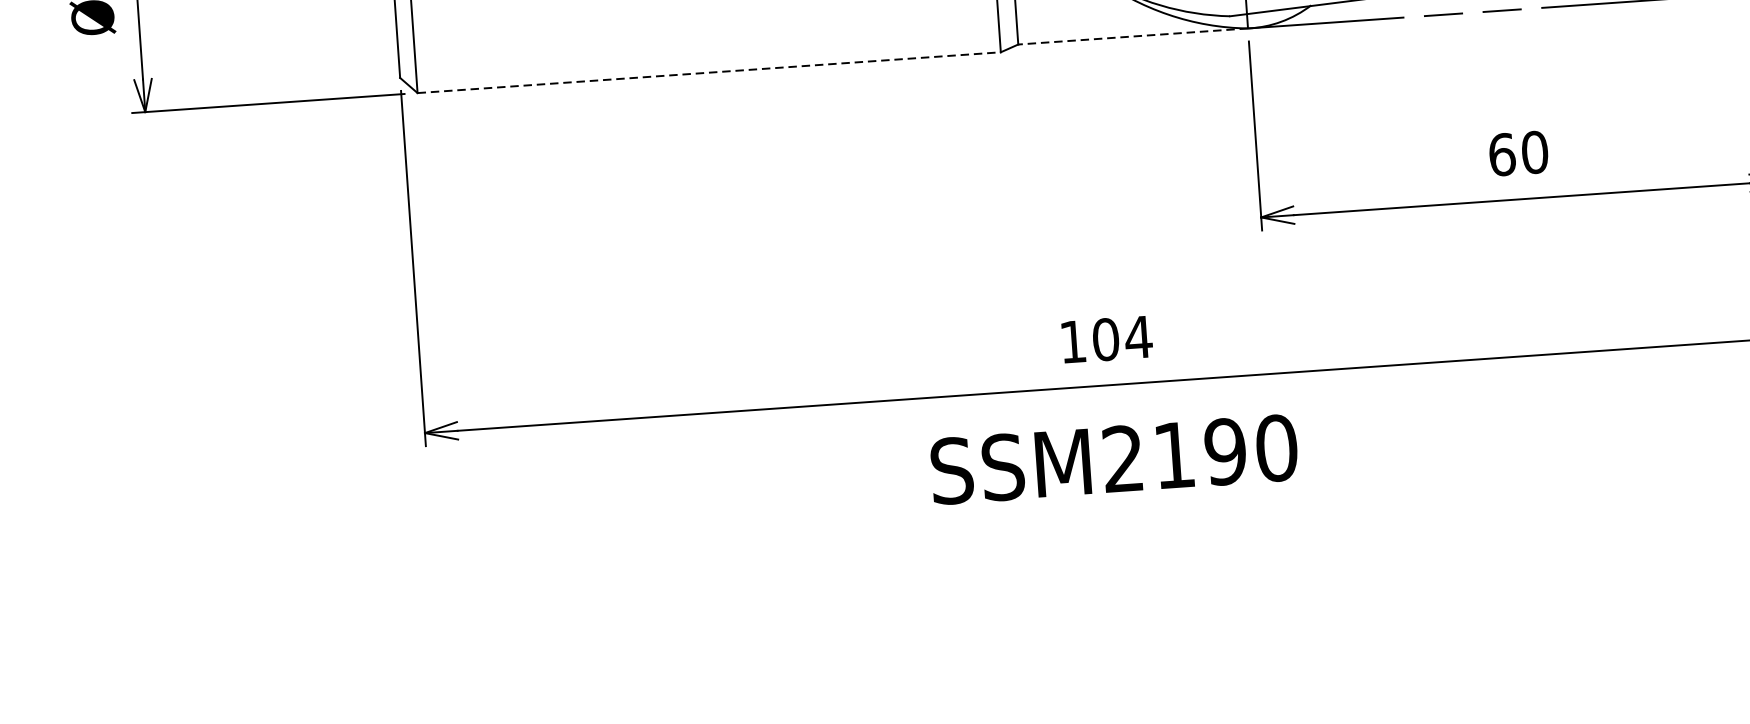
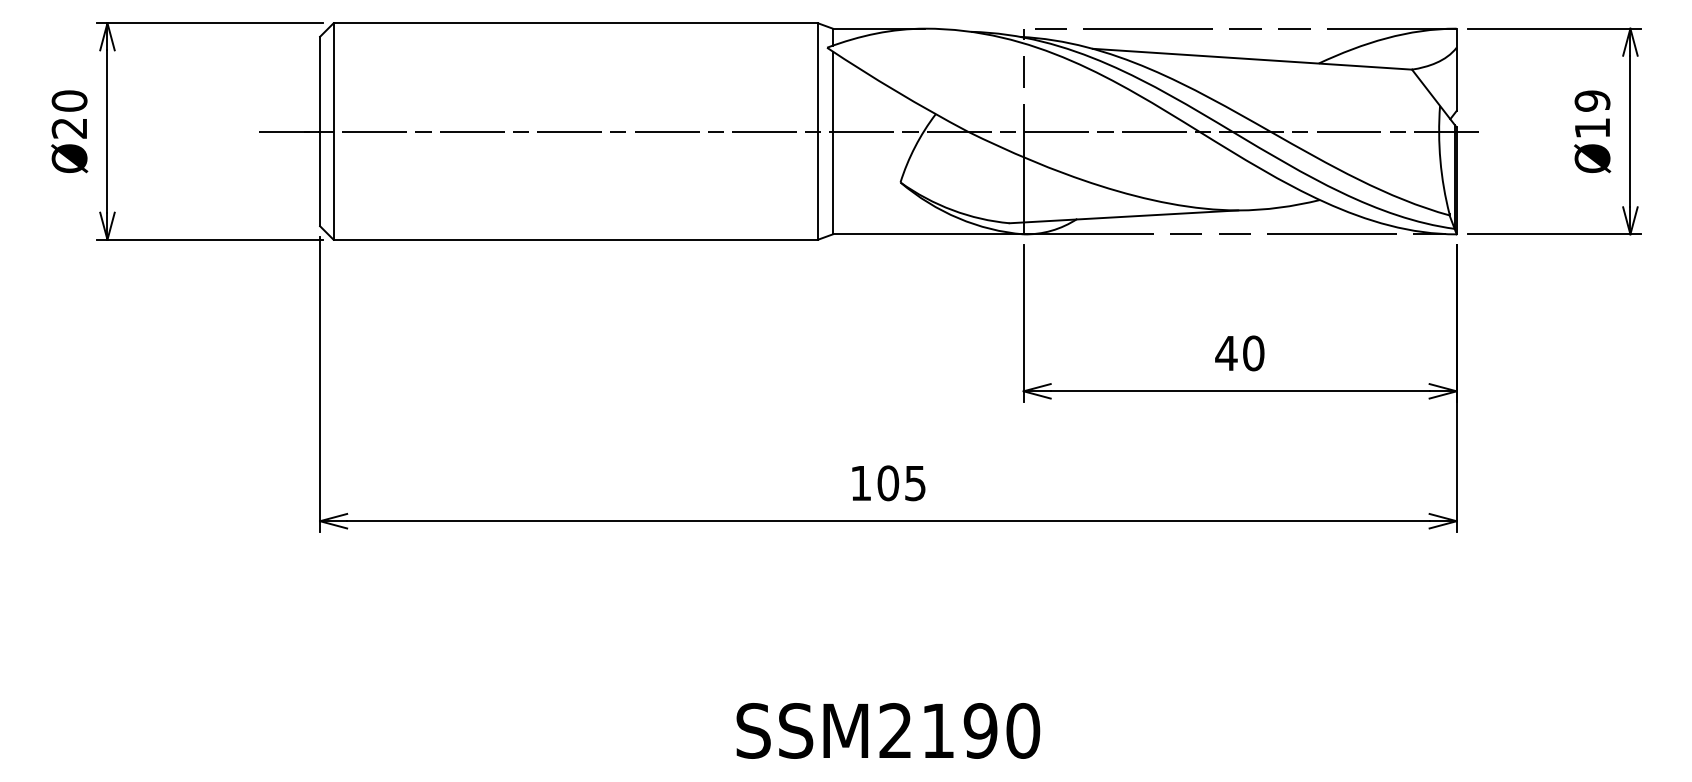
line: (1132, 36) -> (927, 234), dashed -> solid
line: (709, 72) -> (576, 239), dashed -> solid
text: (1502, 154) -> (1226, 353), 60 -> 40
text: (1138, 337) -> (915, 483), 104 -> 105
text: (1114, 459) -> (888, 730), moved

